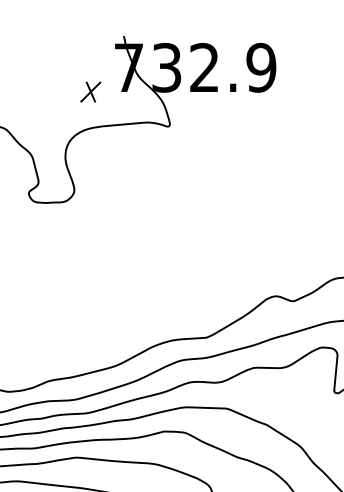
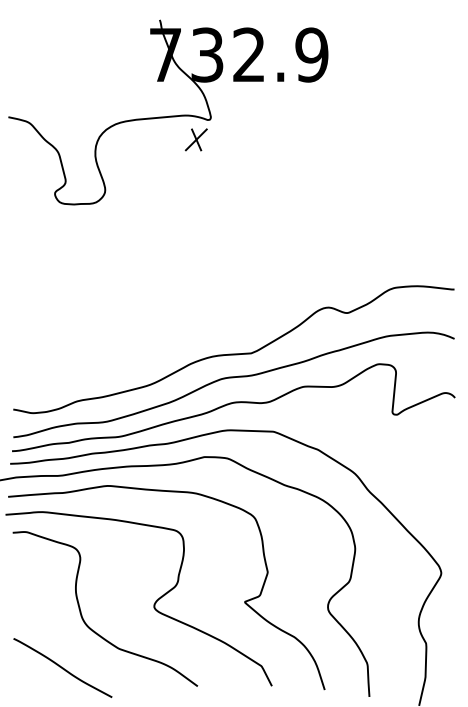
part: (89, 91) -> (195, 139), moved

